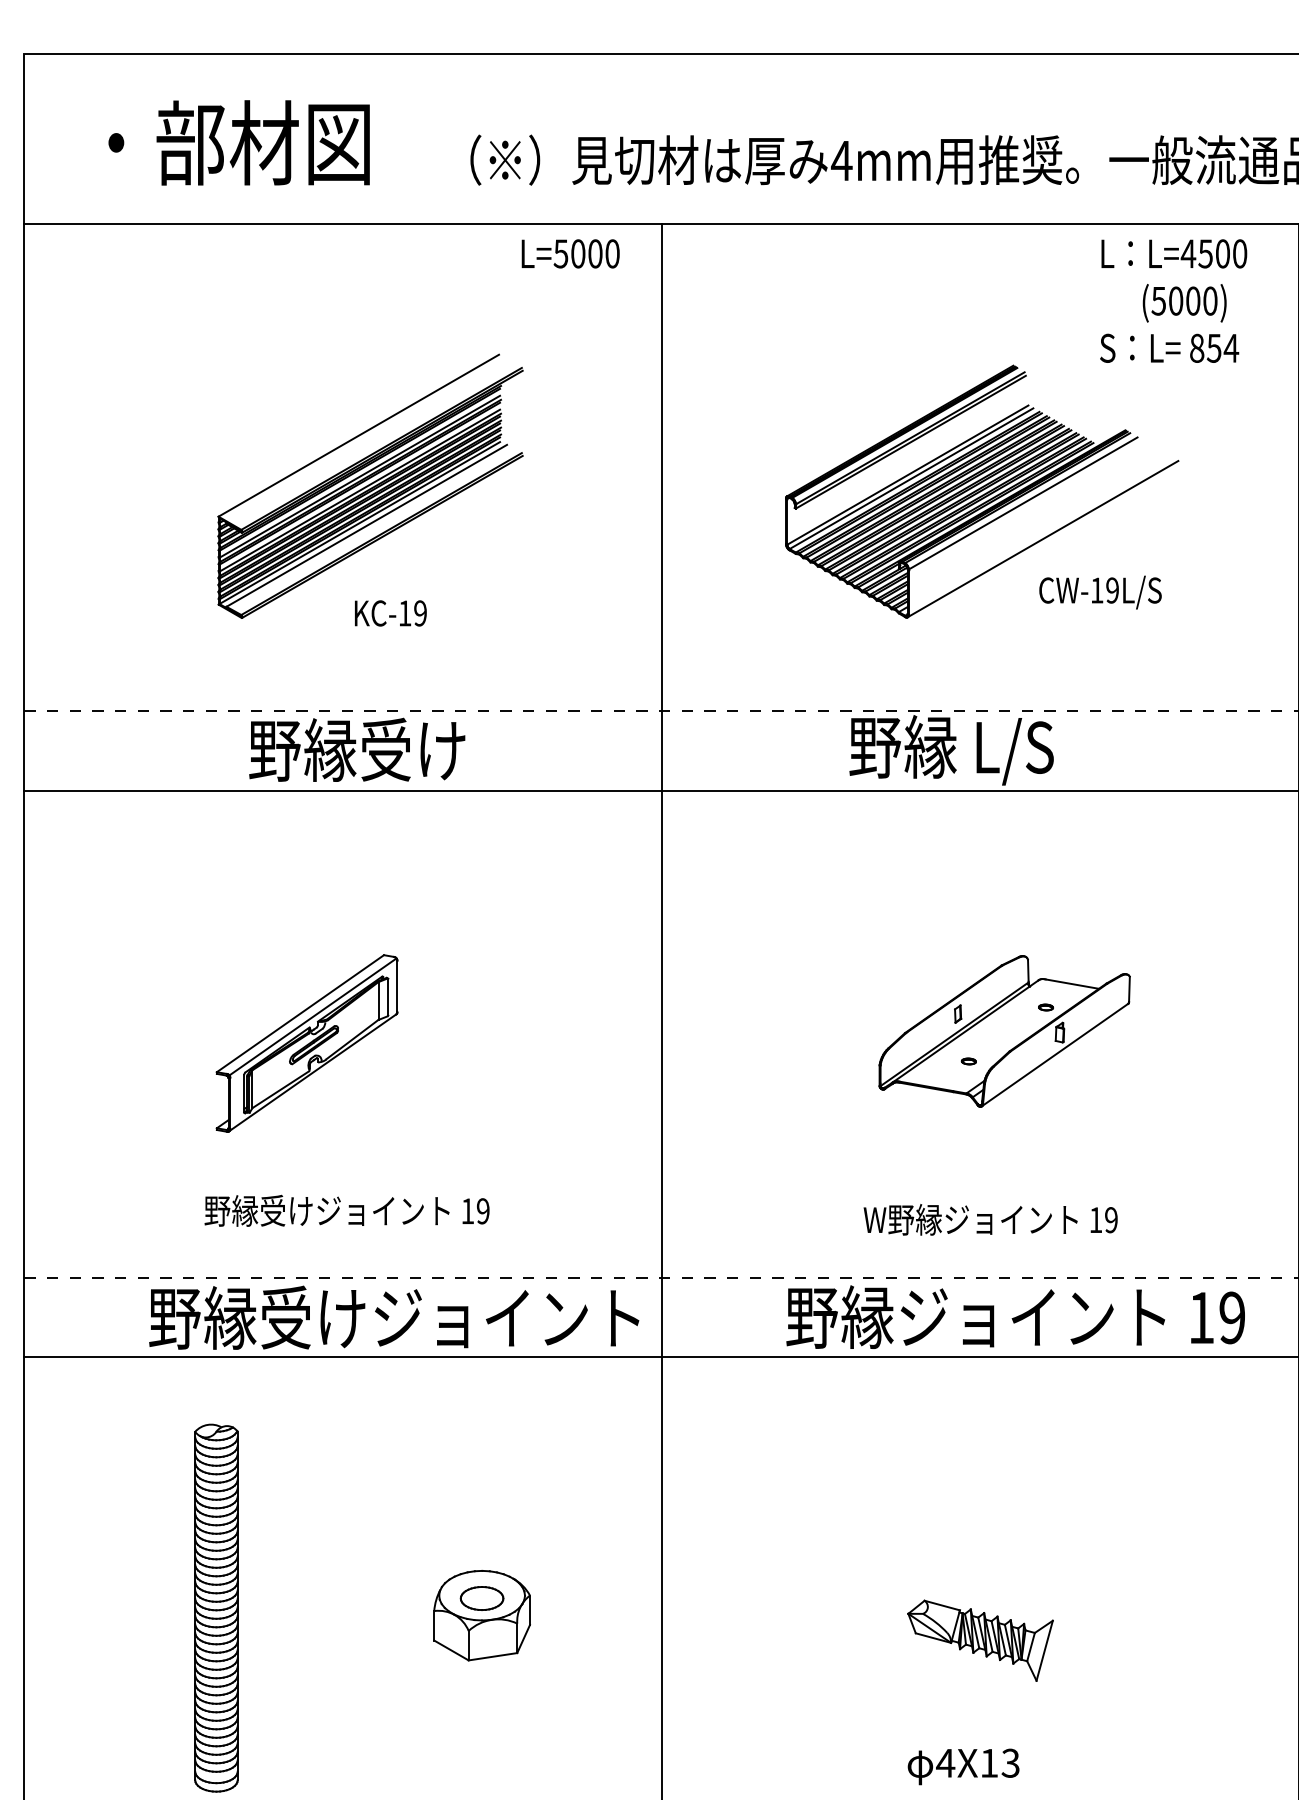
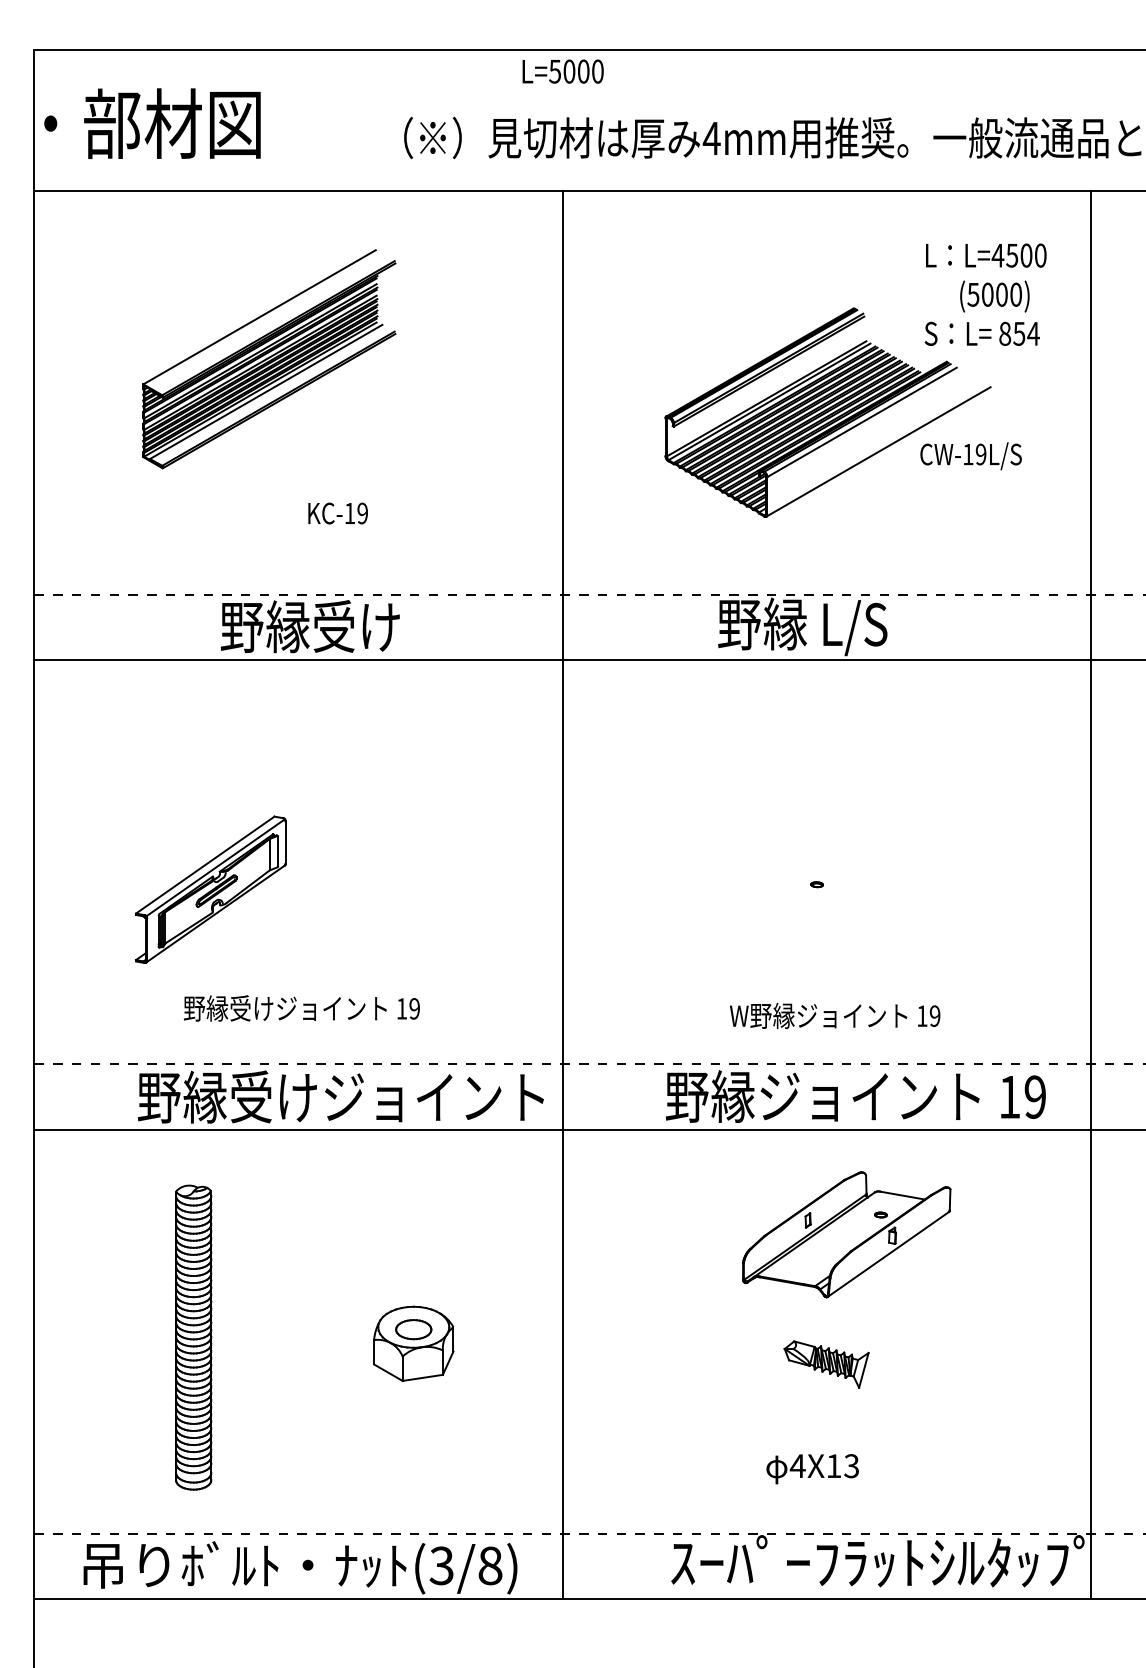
text: (239, 142) -> (152, 123), moved
text: (569, 253) -> (562, 71), moved
text: (1173, 300) -> (985, 294), moved
part: (370, 486) -> (269, 359), moved
text: (1099, 592) -> (970, 456), moved
part: (1004, 1031) -> (846, 1234), moved
part: (306, 1043) -> (210, 889), moved
part: (980, 1640) -> (826, 1364), size x0.7

